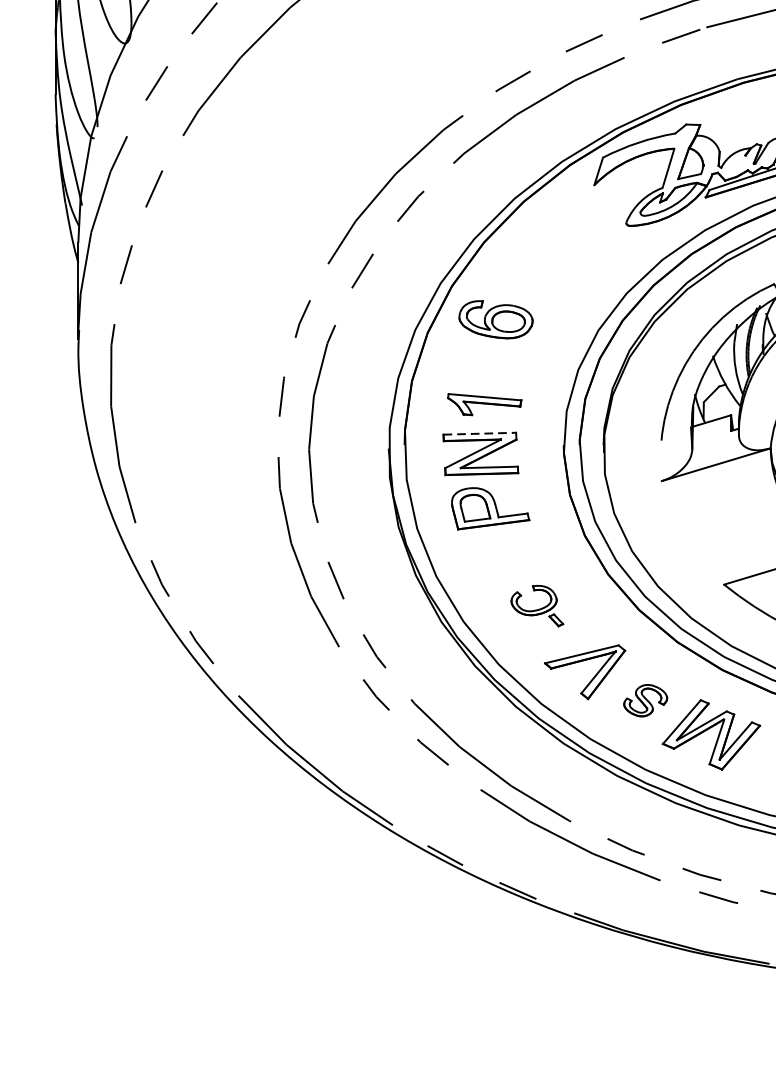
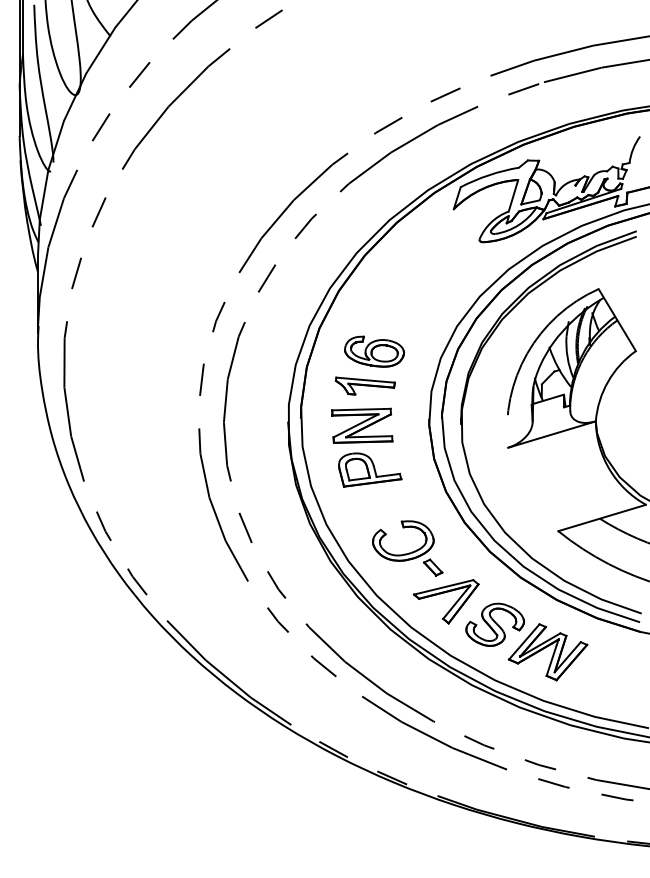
part: (496, 319) -> (374, 351), moved
line: (479, 433) -> (361, 409), dashed -> solid
part: (536, 606) -> (407, 548), size x1.67
part: (644, 700) -> (494, 624), size x1.67

